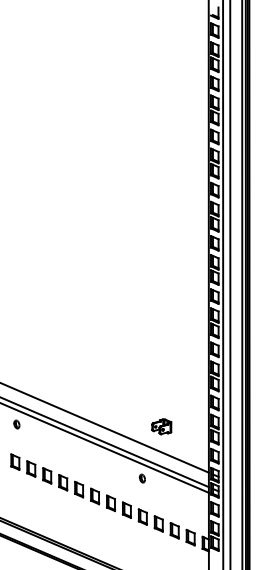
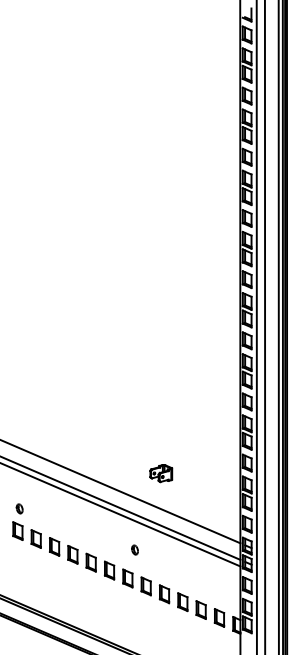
part: (16, 424) -> (19, 508), moved
part: (161, 426) -> (161, 473), moved
part: (141, 478) -> (134, 549), moved

